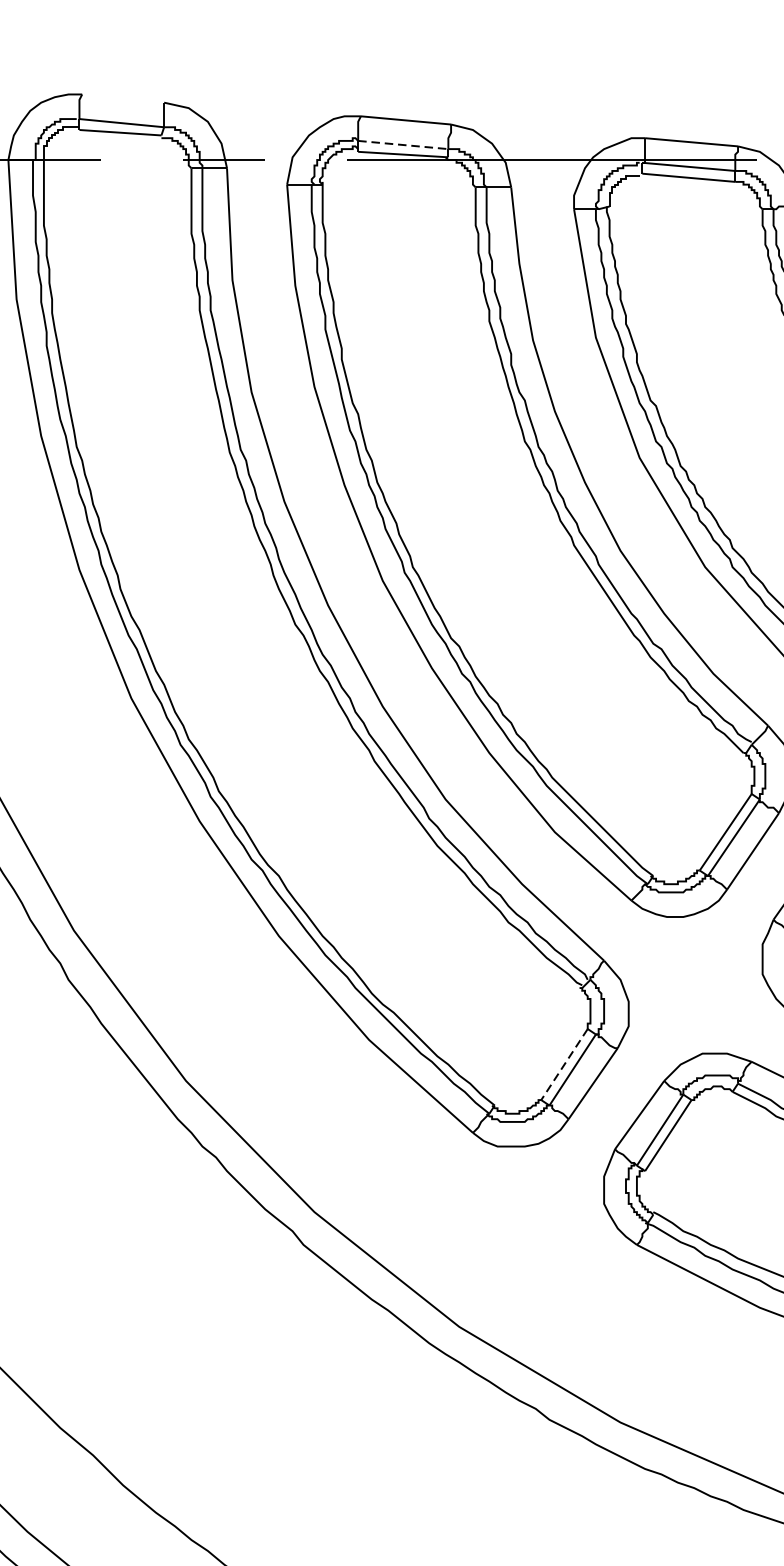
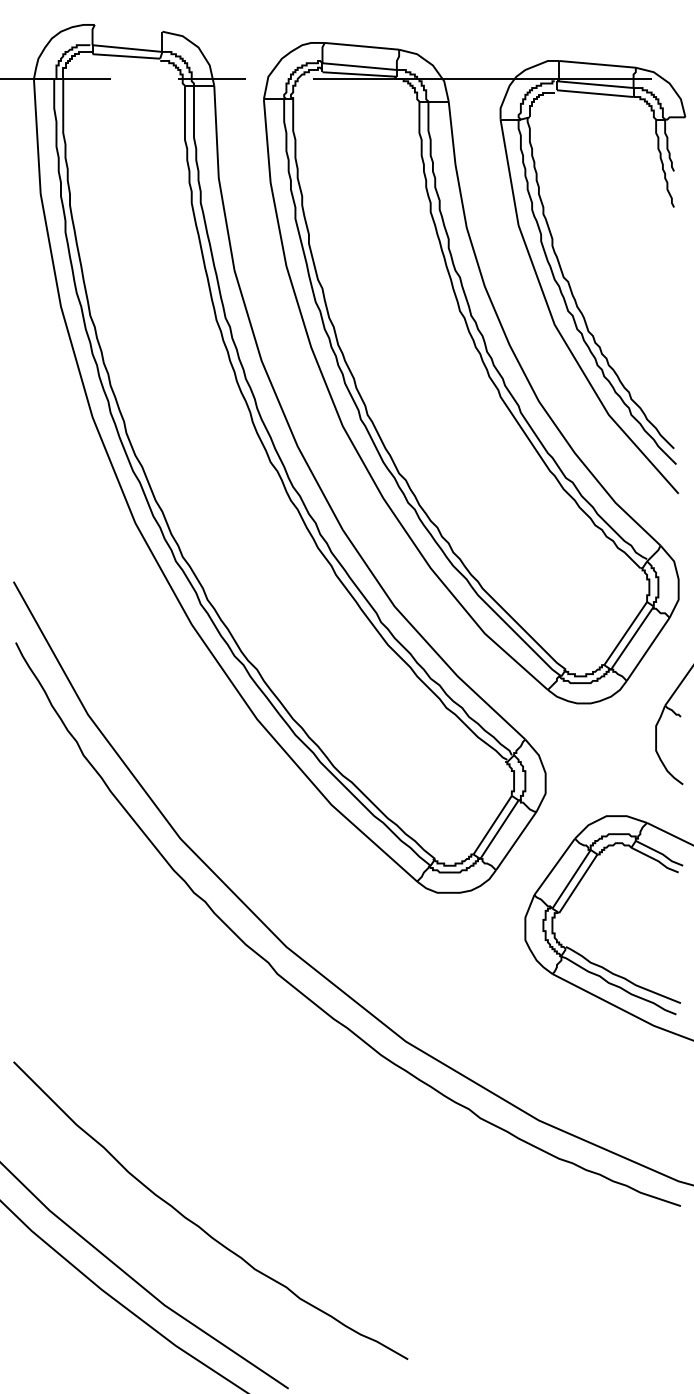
line: (404, 144) -> (360, 66), dashed -> solid
line: (564, 1064) -> (492, 825), dashed -> solid

